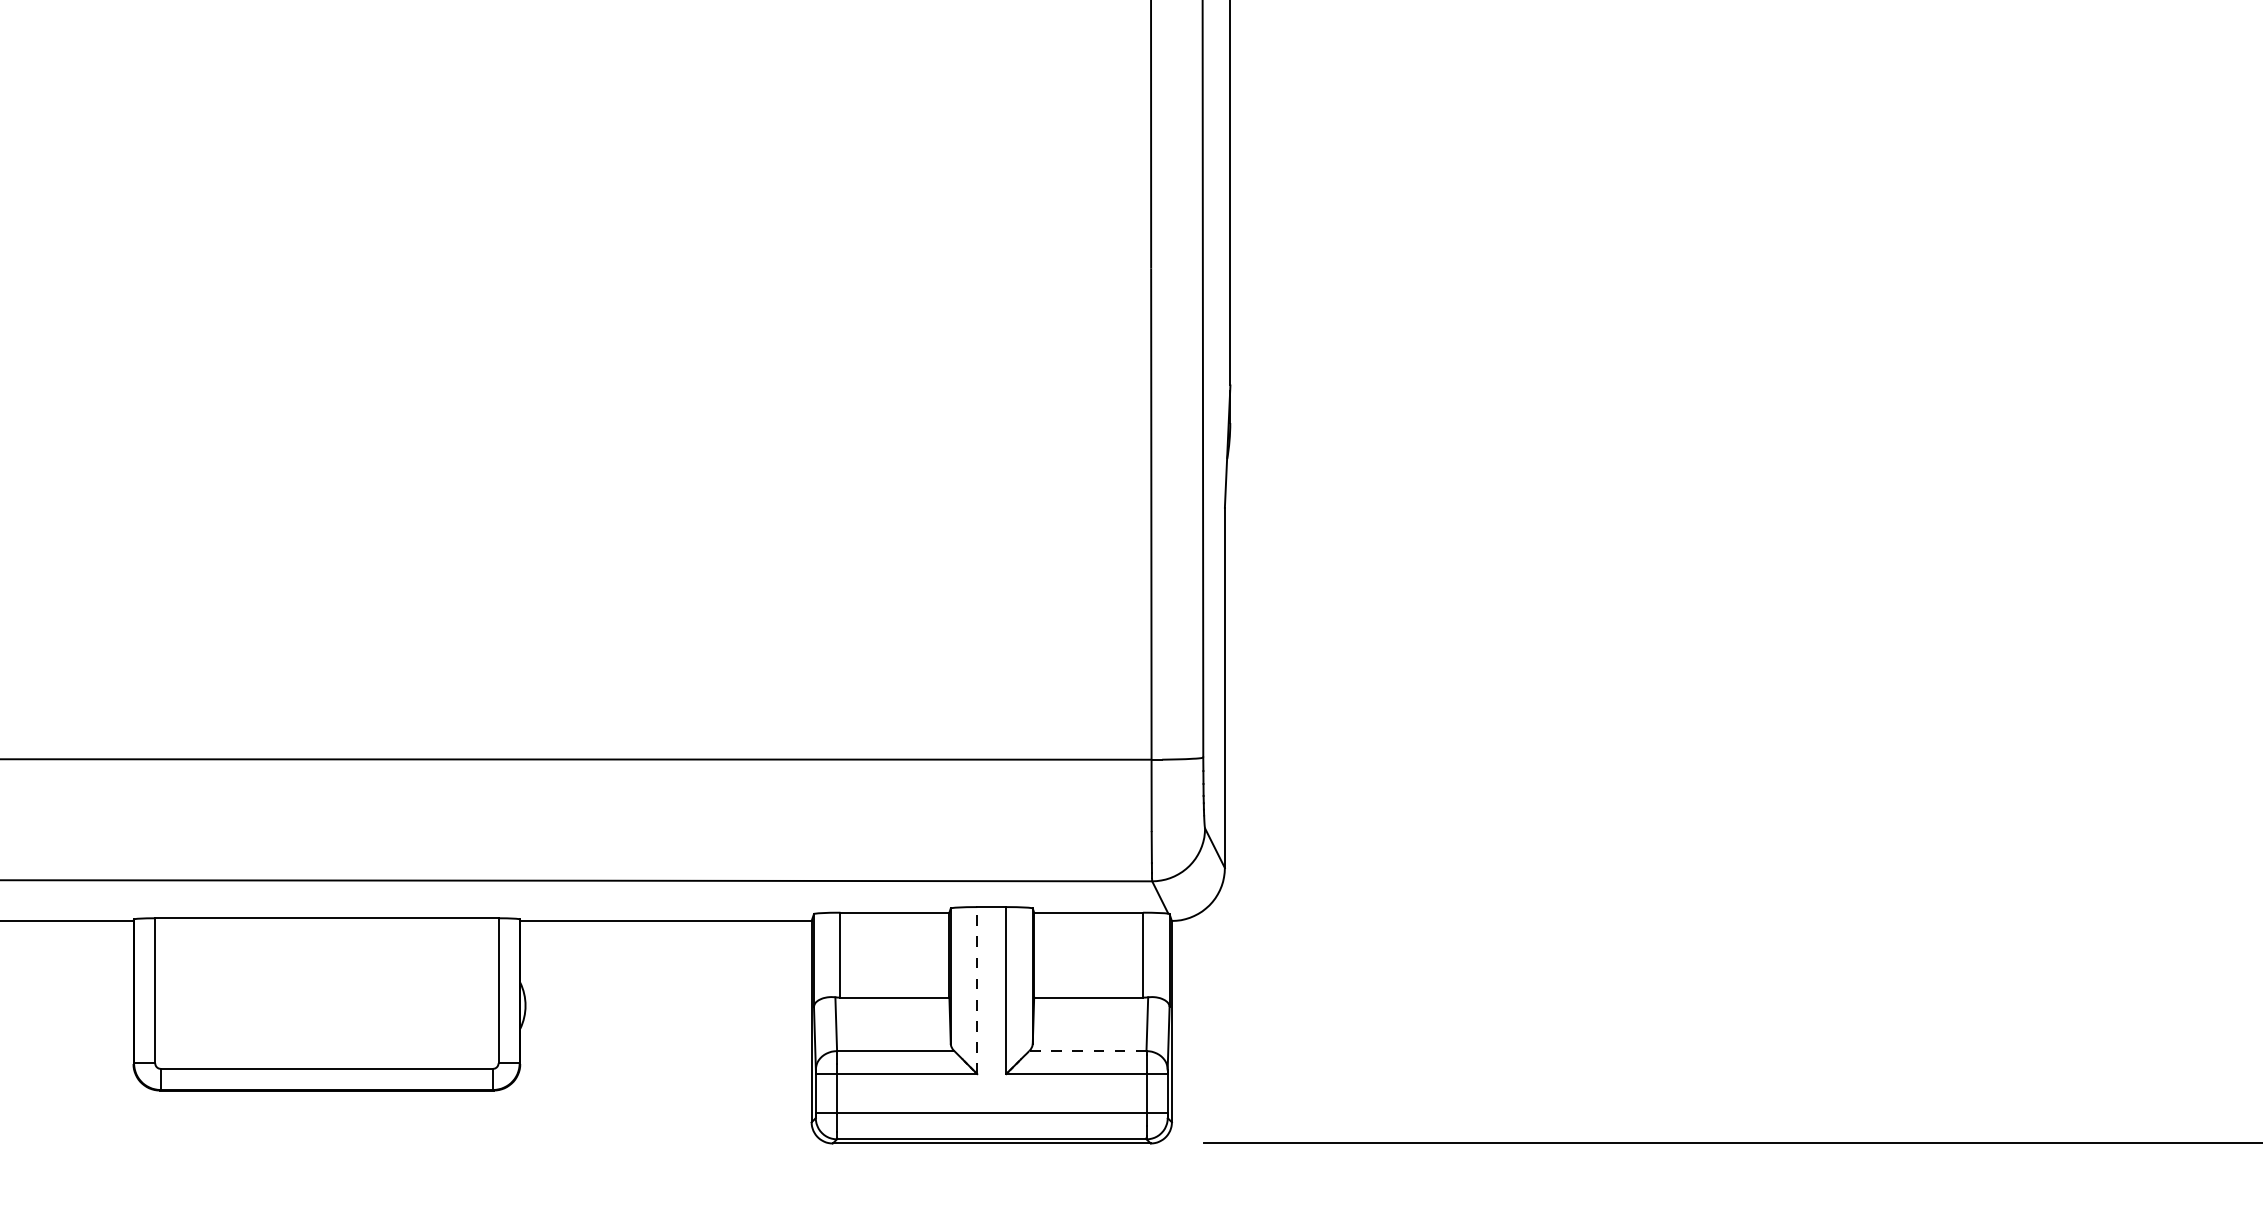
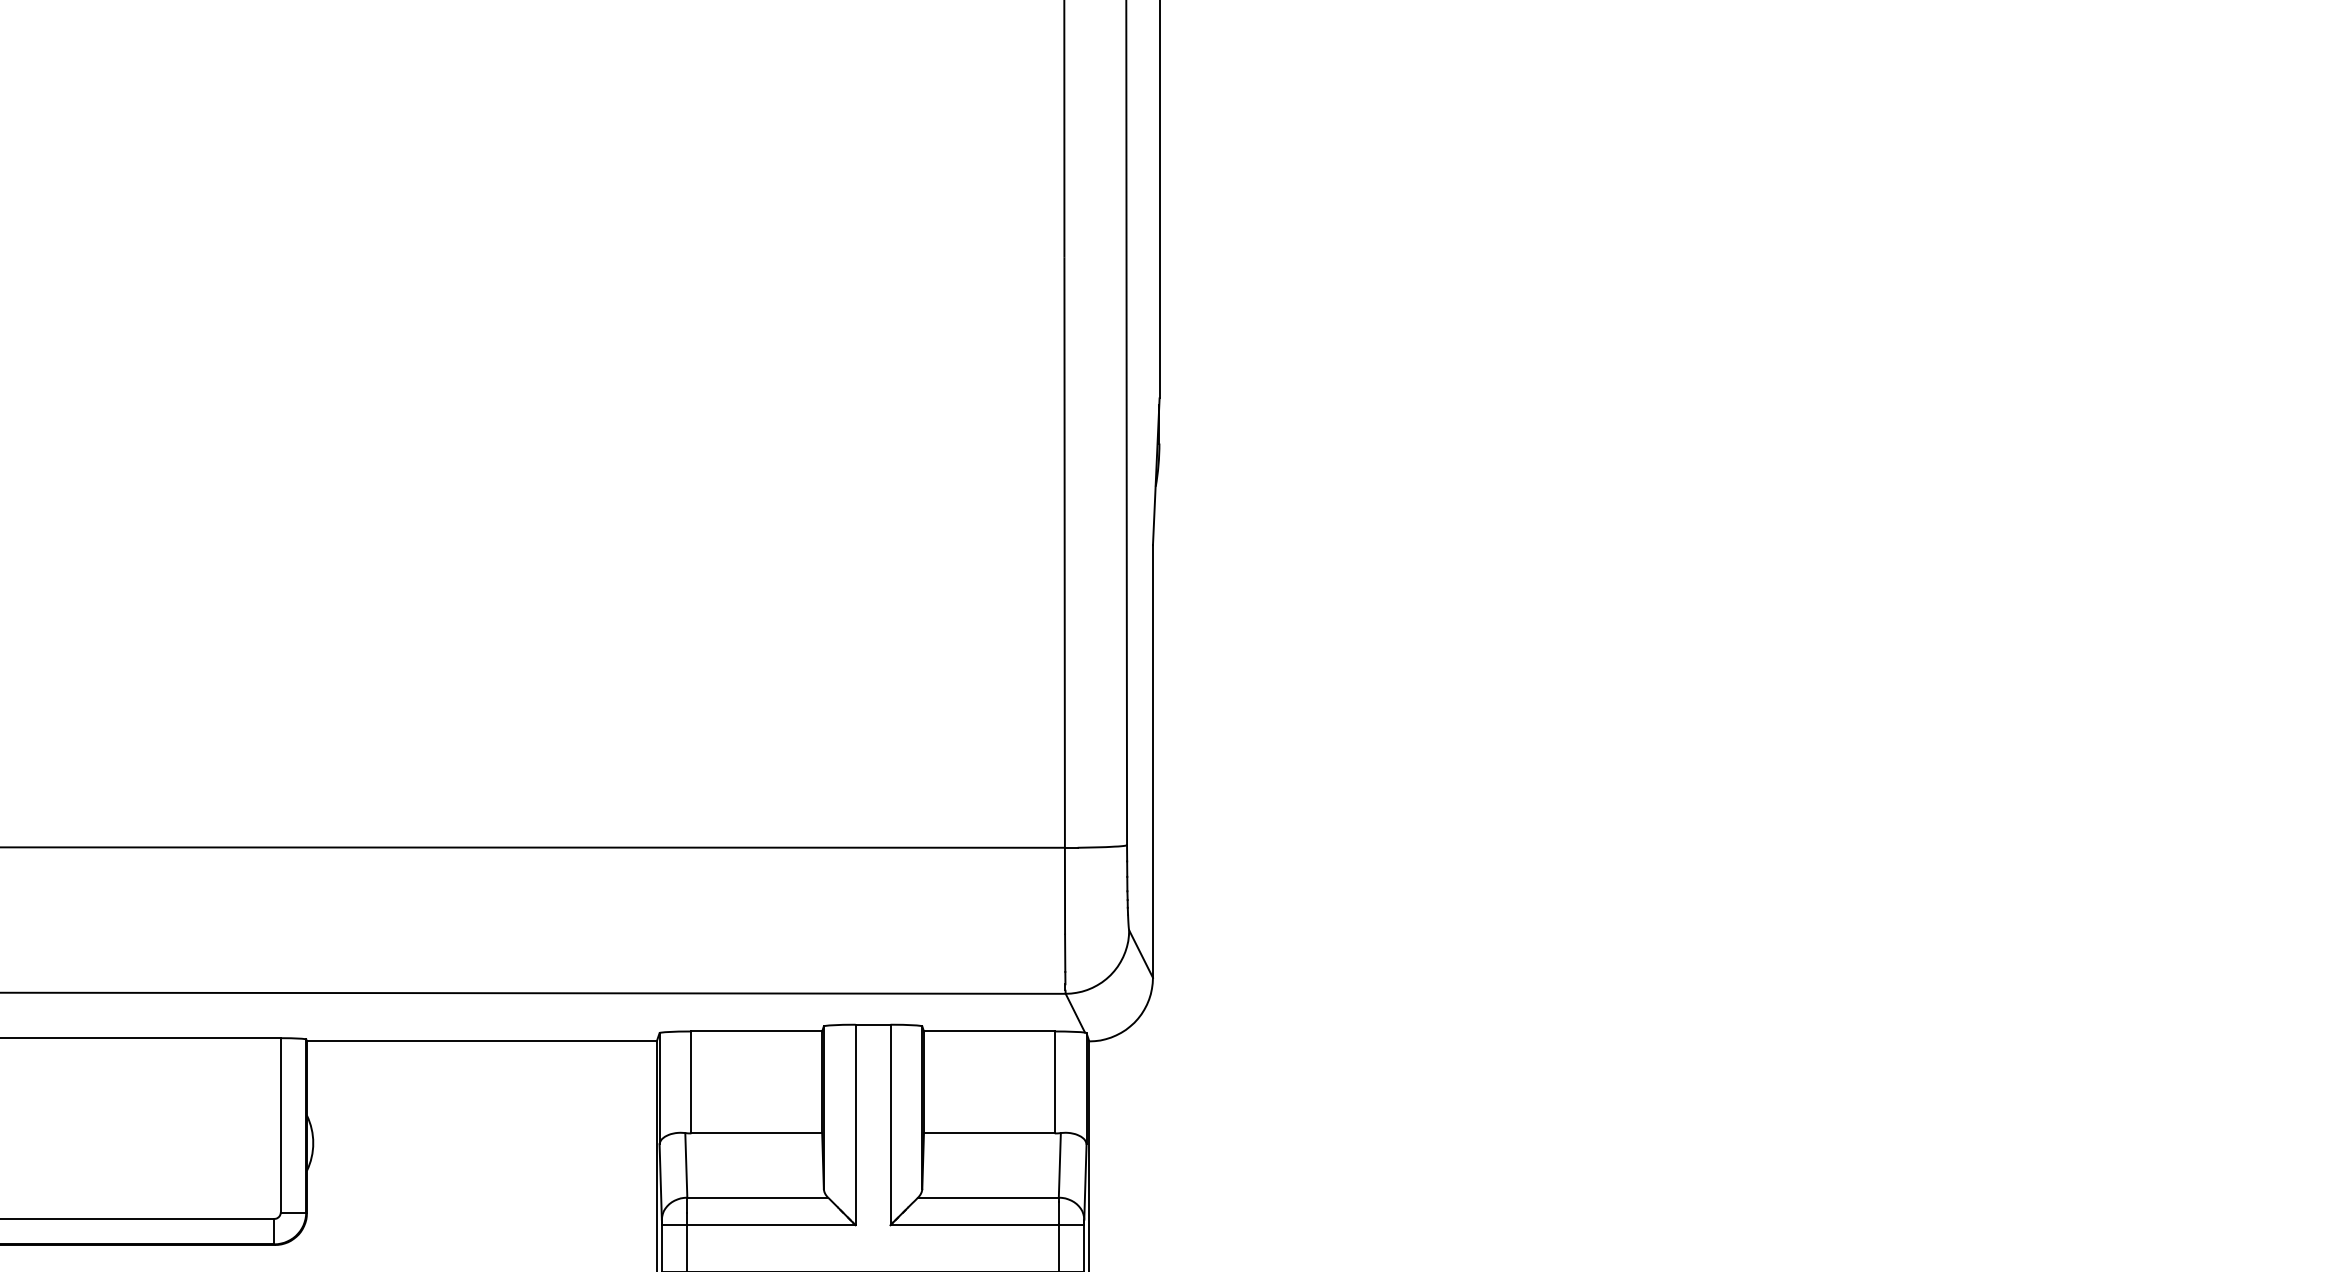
line: (977, 990) -> (855, 1124), dashed -> solid
line: (1087, 1051) -> (988, 1198), dashed -> solid

